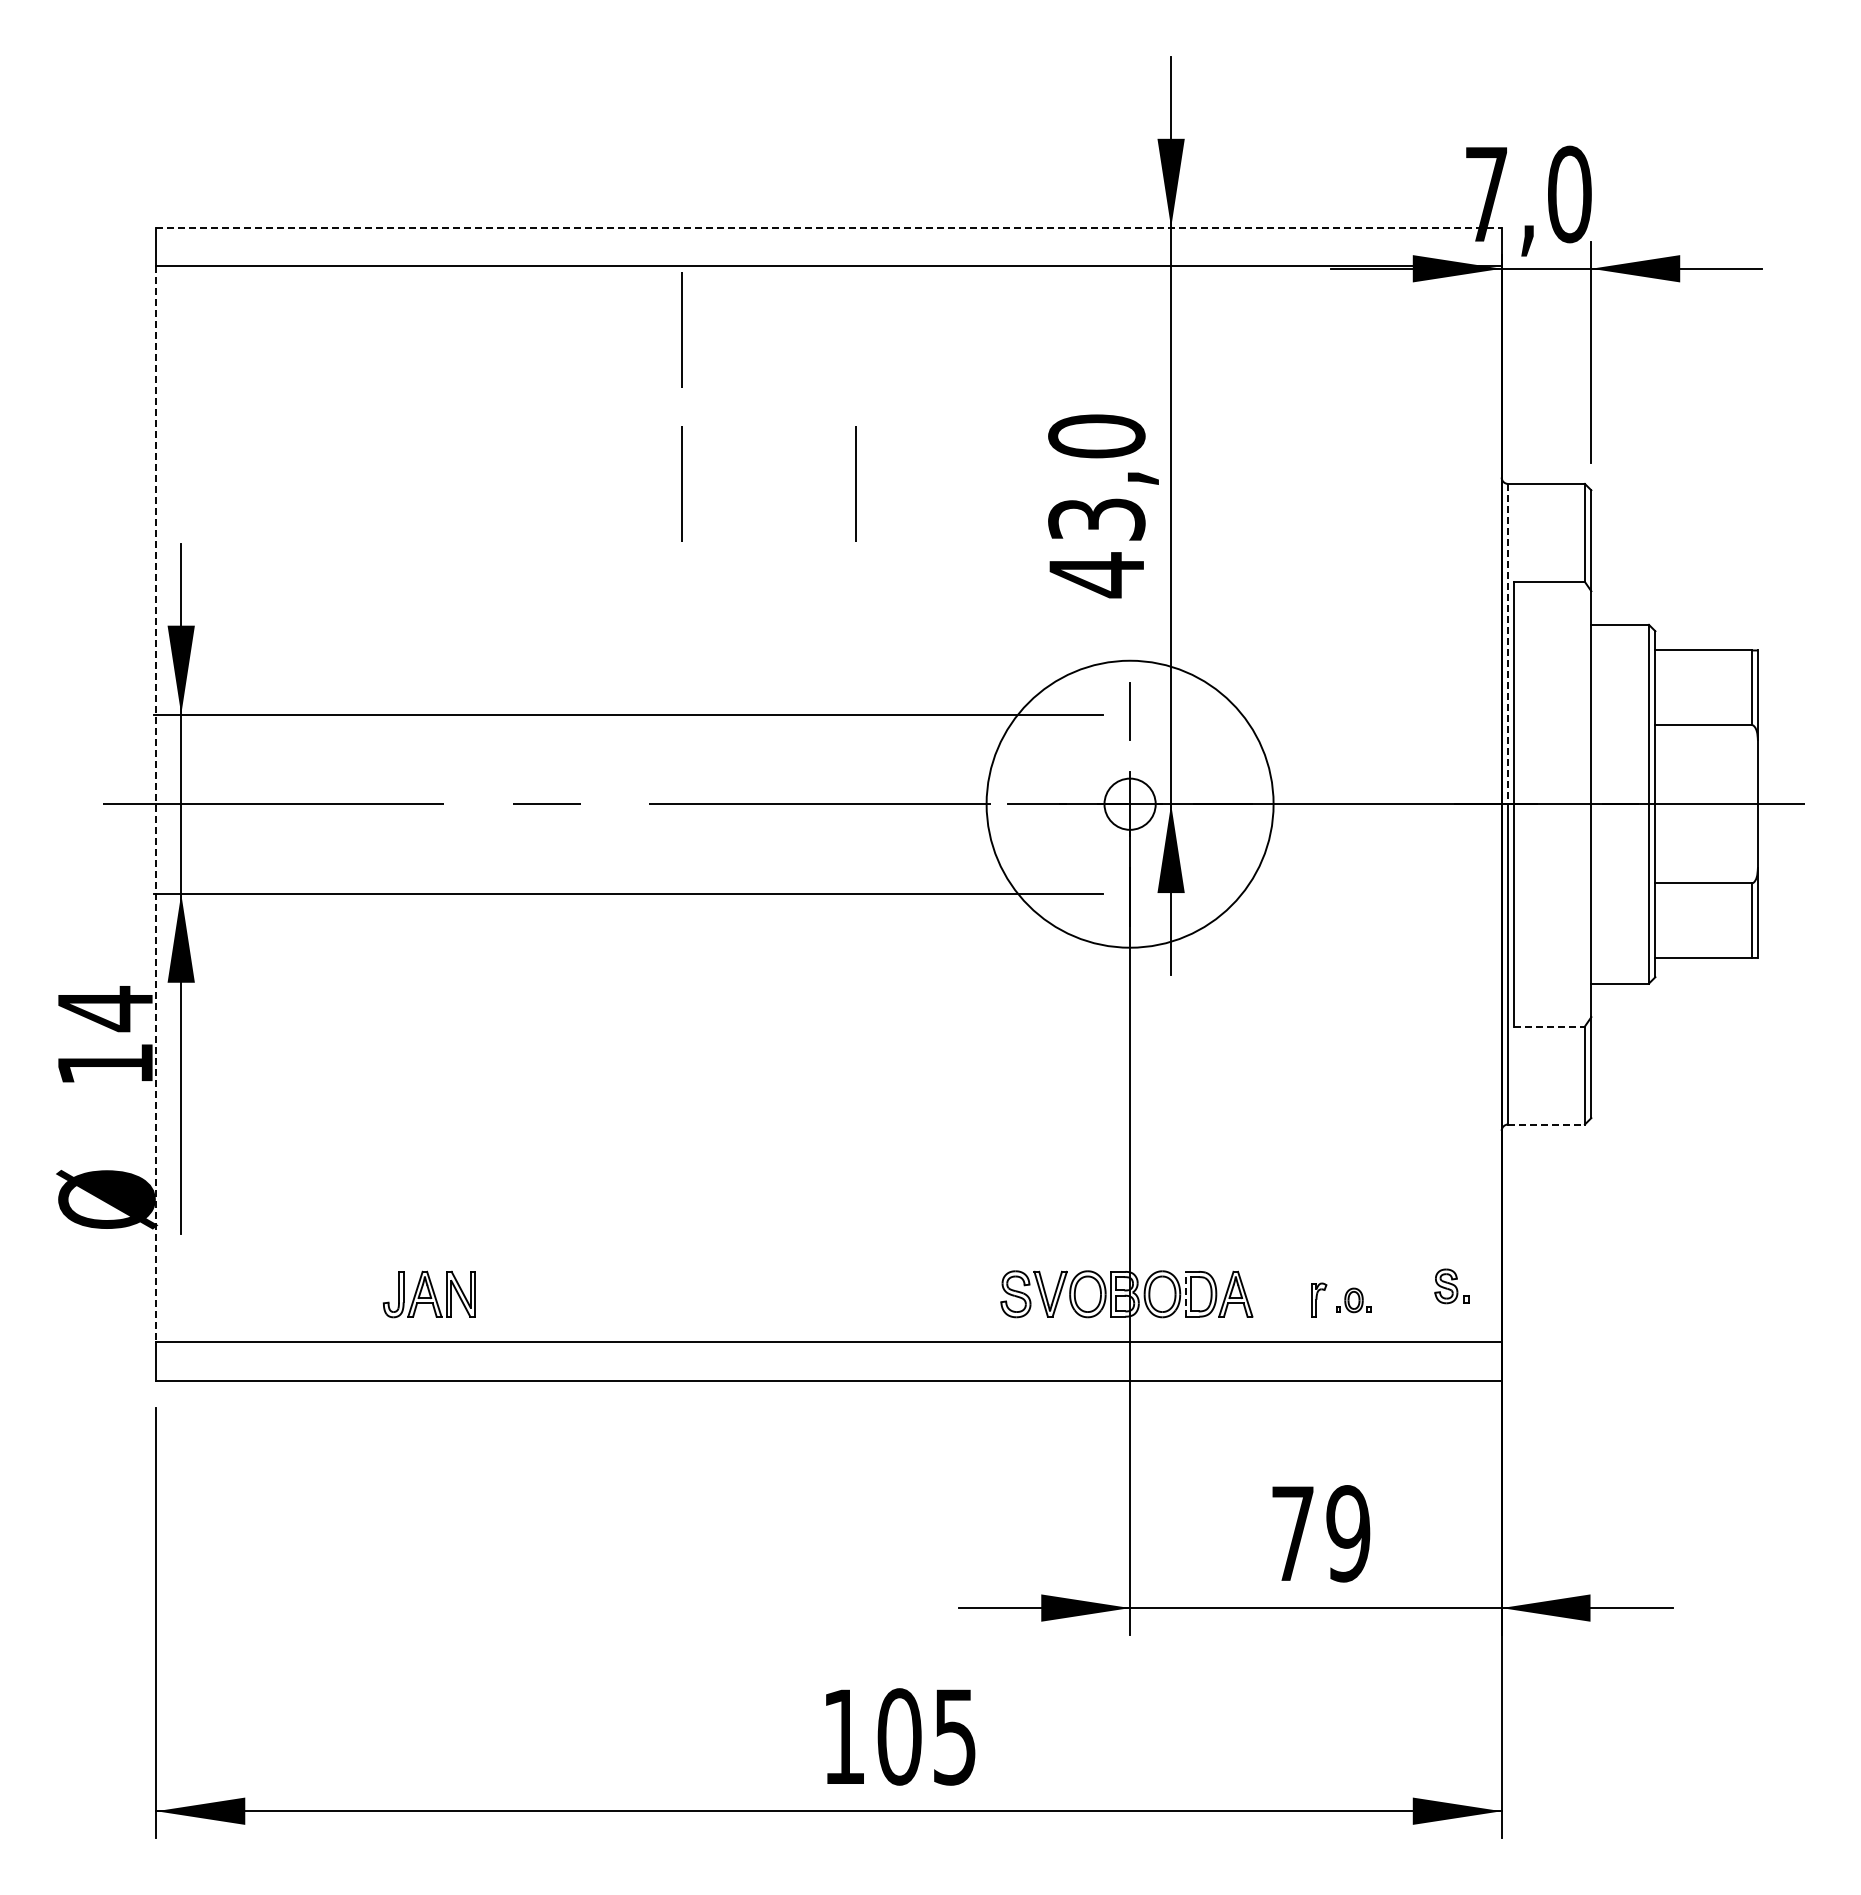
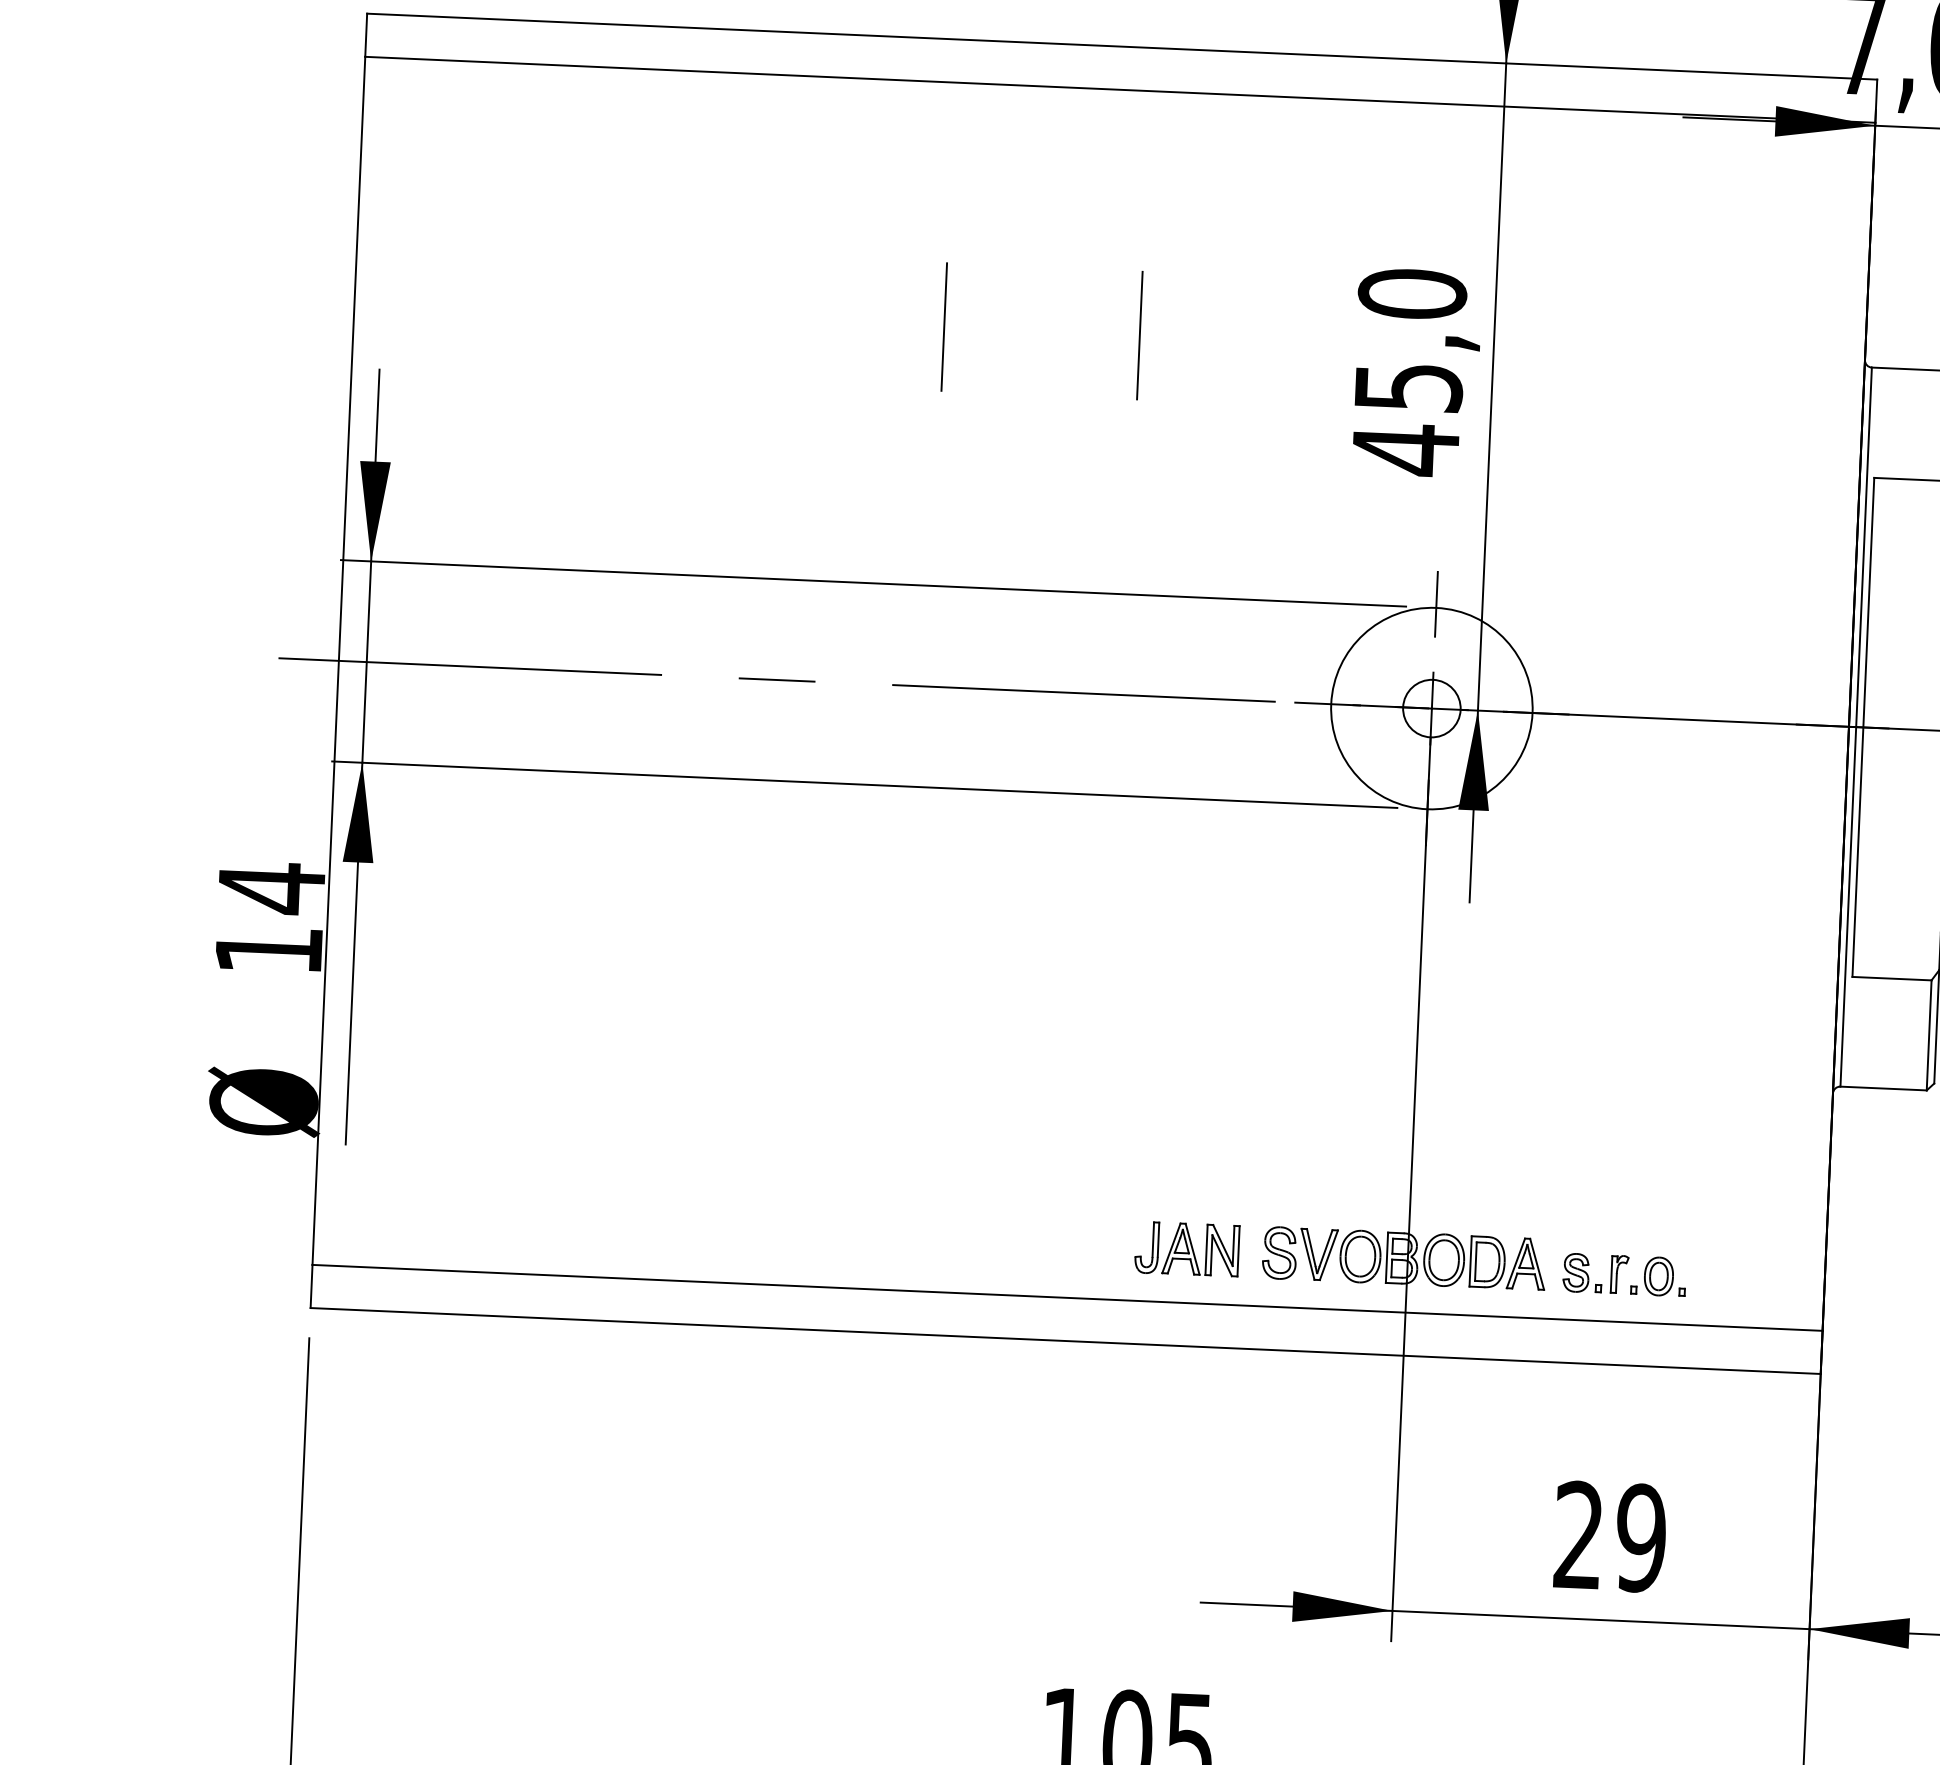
line: (829, 227) -> (1122, 46), dashed -> solid
line: (681, 329) -> (951, 153), removed
text: (1096, 519) -> (1408, 387), 43,0 -> 45,0
line: (1508, 644) -> (1864, 547), dashed -> solid
circle: (1129, 803) -> (1431, 707), size x0.62
line: (156, 804) -> (338, 661), dashed -> solid
line: (1550, 1026) -> (1892, 978), dashed -> solid
line: (1547, 1124) -> (1884, 1088), dashed -> solid
part: (1451, 1286) -> (1582, 1273), moved
line: (1186, 1293) -> (1471, 1260), dashed -> solid
part: (428, 1294) -> (1186, 1249), moved
part: (1353, 1300) -> (1658, 1276), size x1.43
text: (1292, 1532) -> (1578, 1534), 79 -> 29

